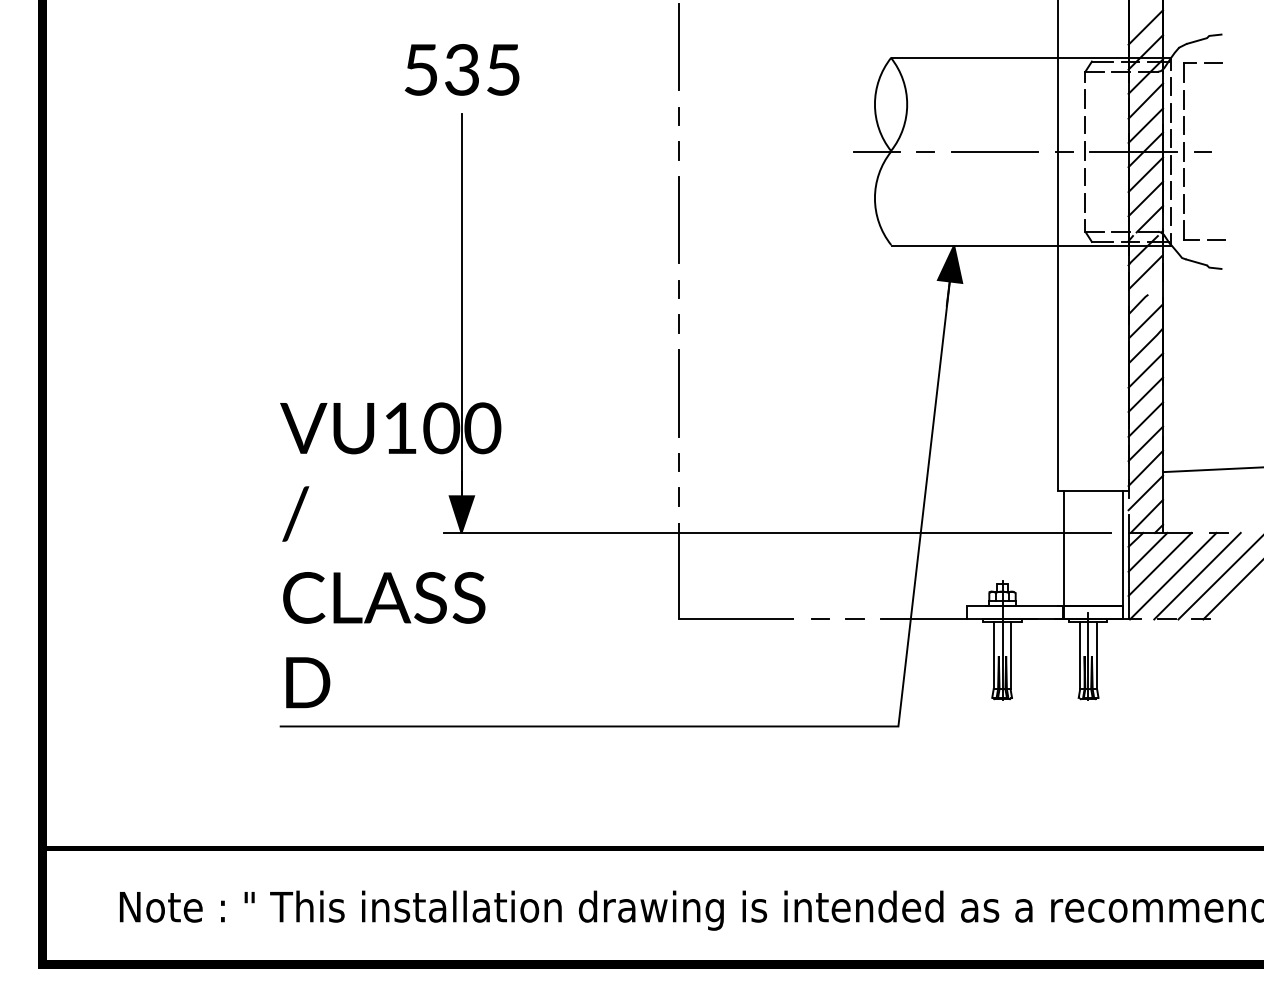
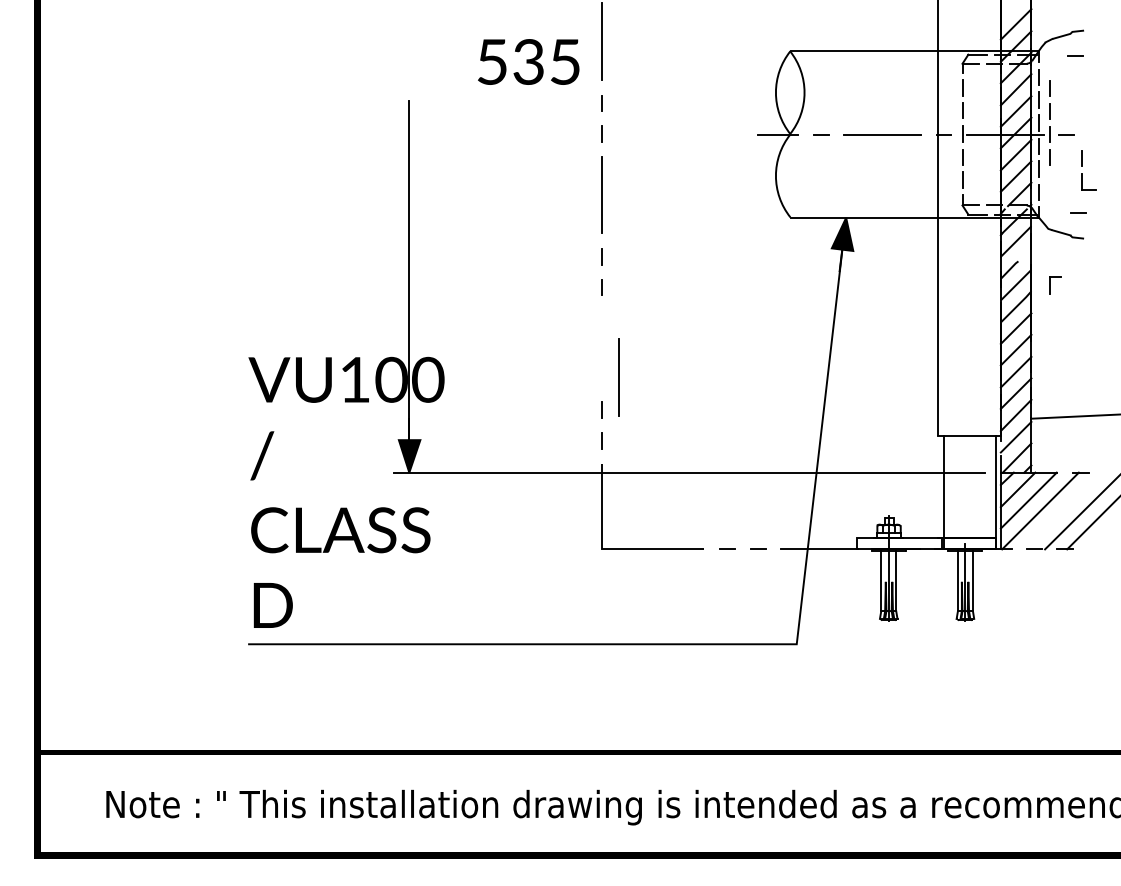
text: (461, 69) -> (528, 61), moved
part: (1189, 72) -> (1054, 285), moved
part: (1184, 220) -> (1083, 173), moved
line: (678, 393) -> (618, 377), moved
line: (1197, 575) -> (1061, 510), removed

